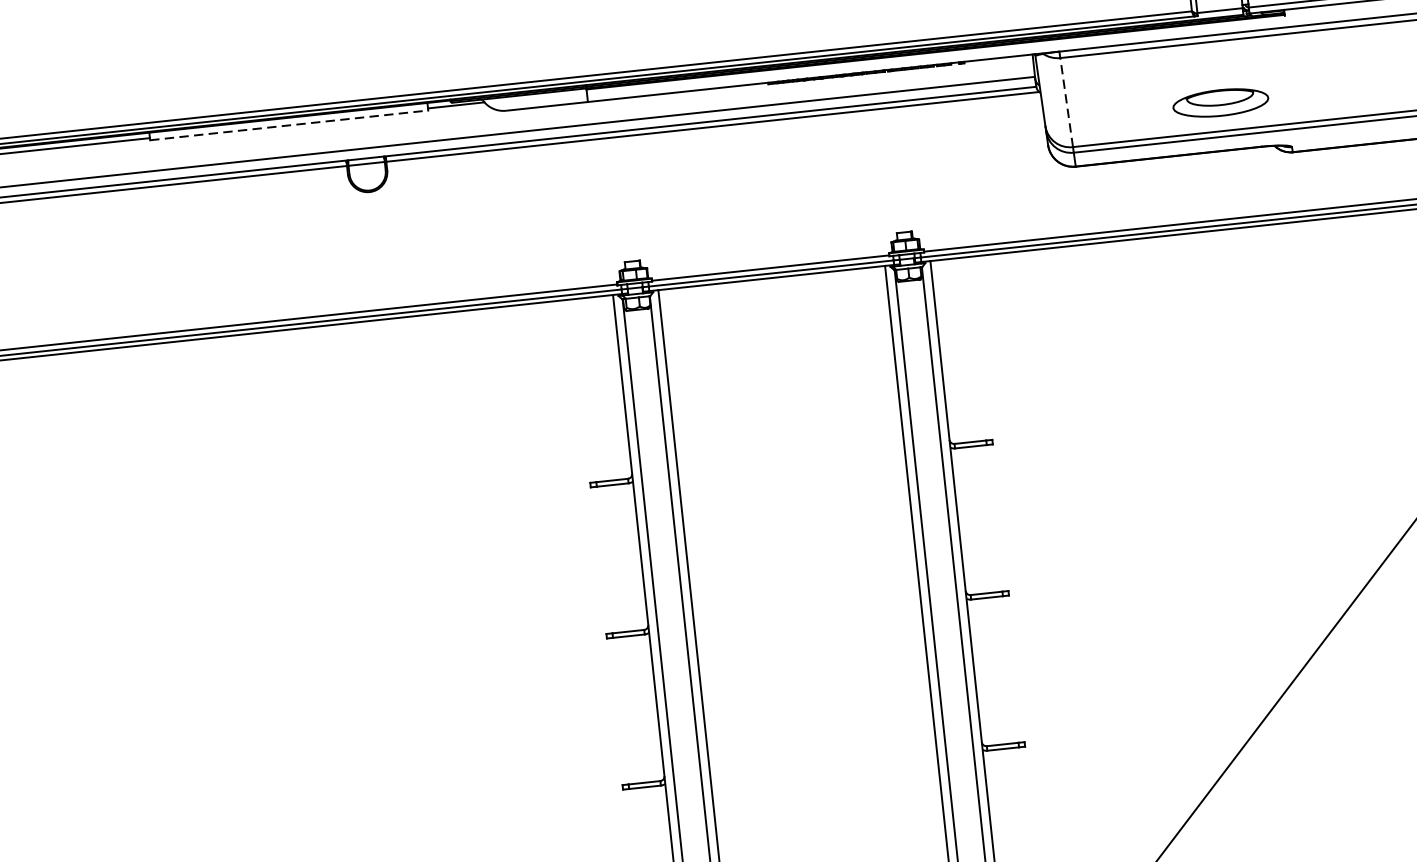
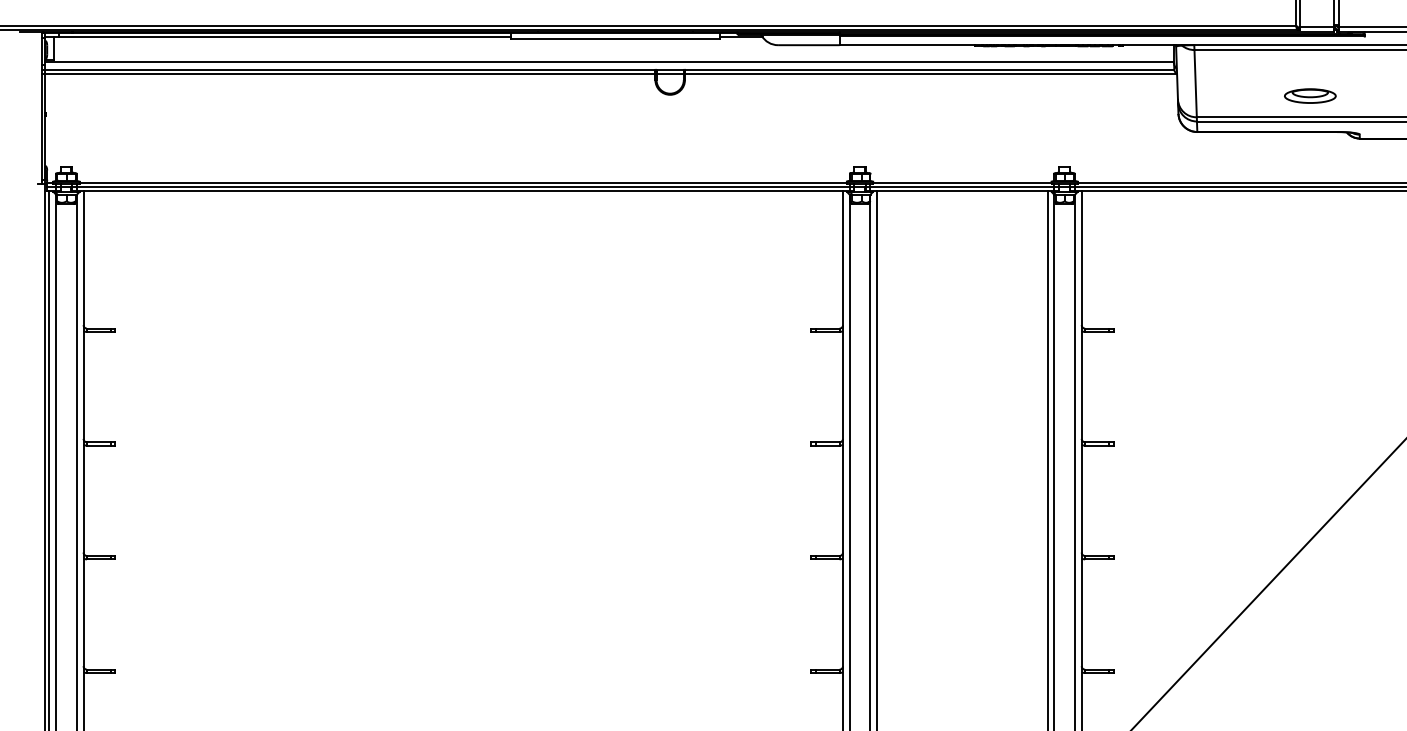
line: (1066, 102) -> (1195, 83), dashed -> solid
part: (1221, 102) -> (1310, 95), size x0.71
line: (288, 124) -> (615, 38), dashed -> solid

